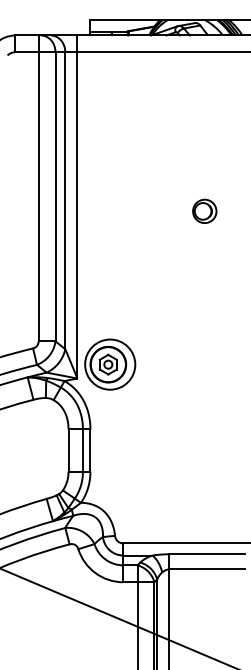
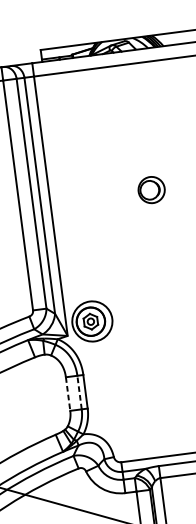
part: (204, 210) -> (151, 189), size x1.4
line: (82, 450) -> (79, 392), solid -> dashed
line: (68, 451) -> (68, 394), solid -> dashed

